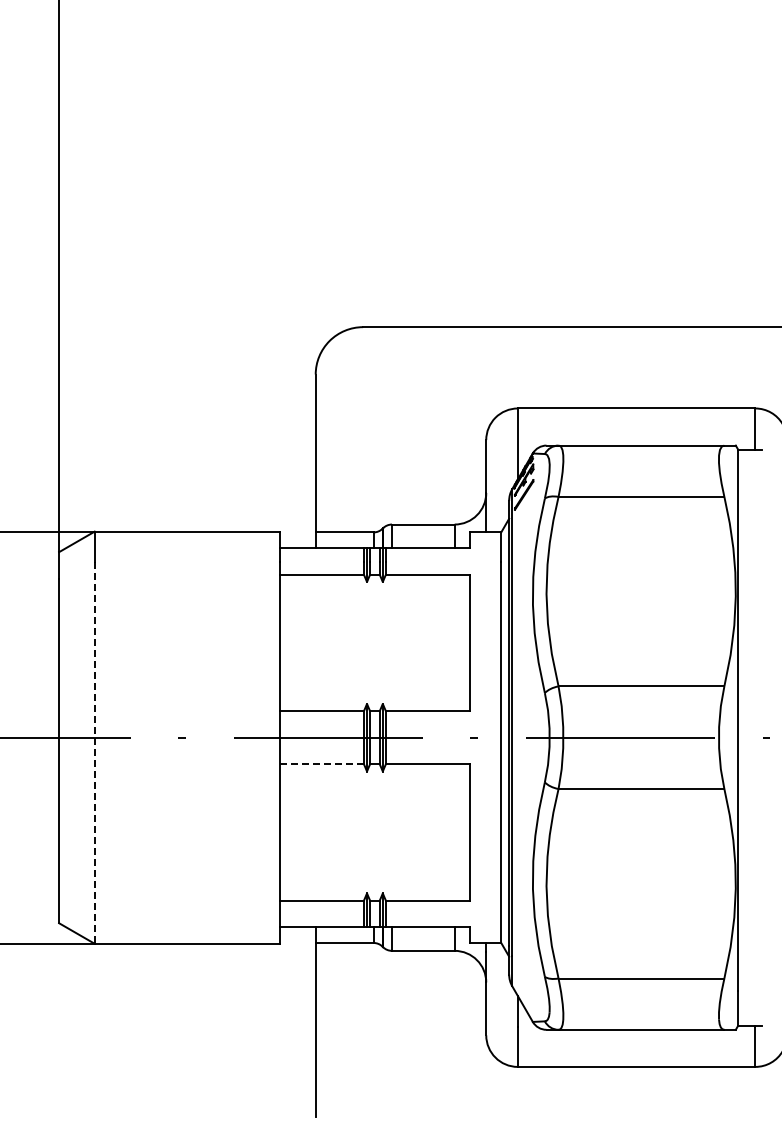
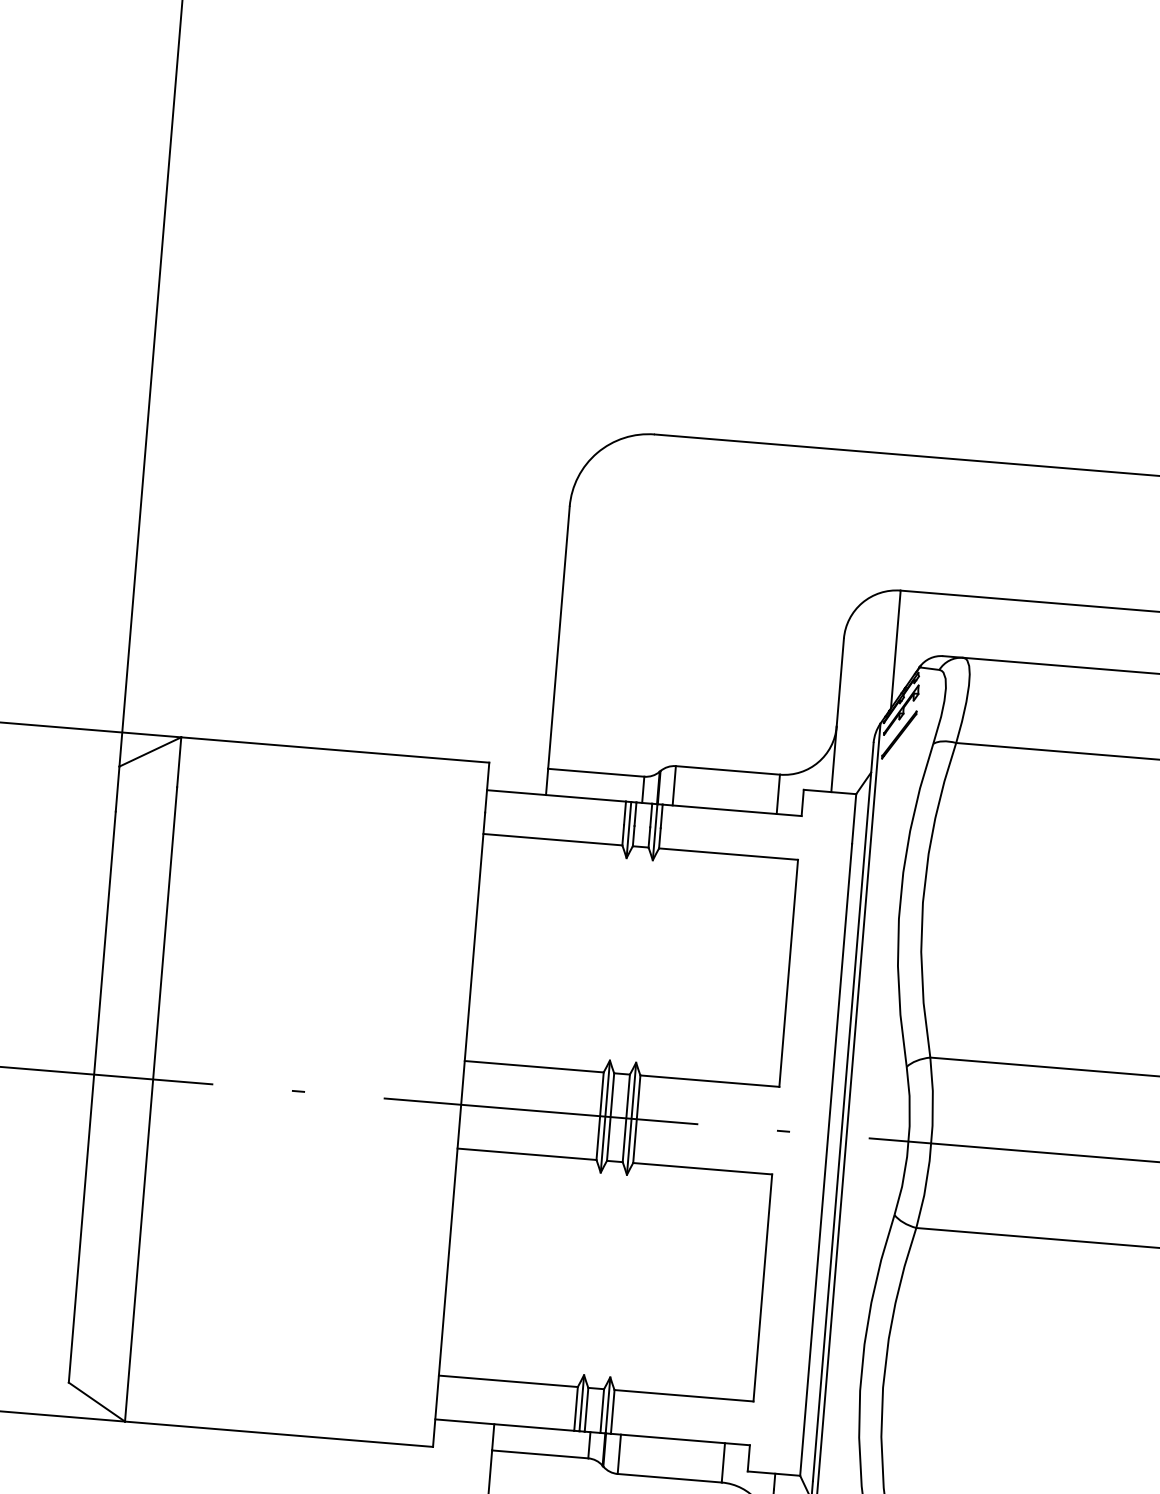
line: (94, 753) -> (150, 1105), dashed -> solid
line: (322, 764) -> (527, 1155), dashed -> solid

